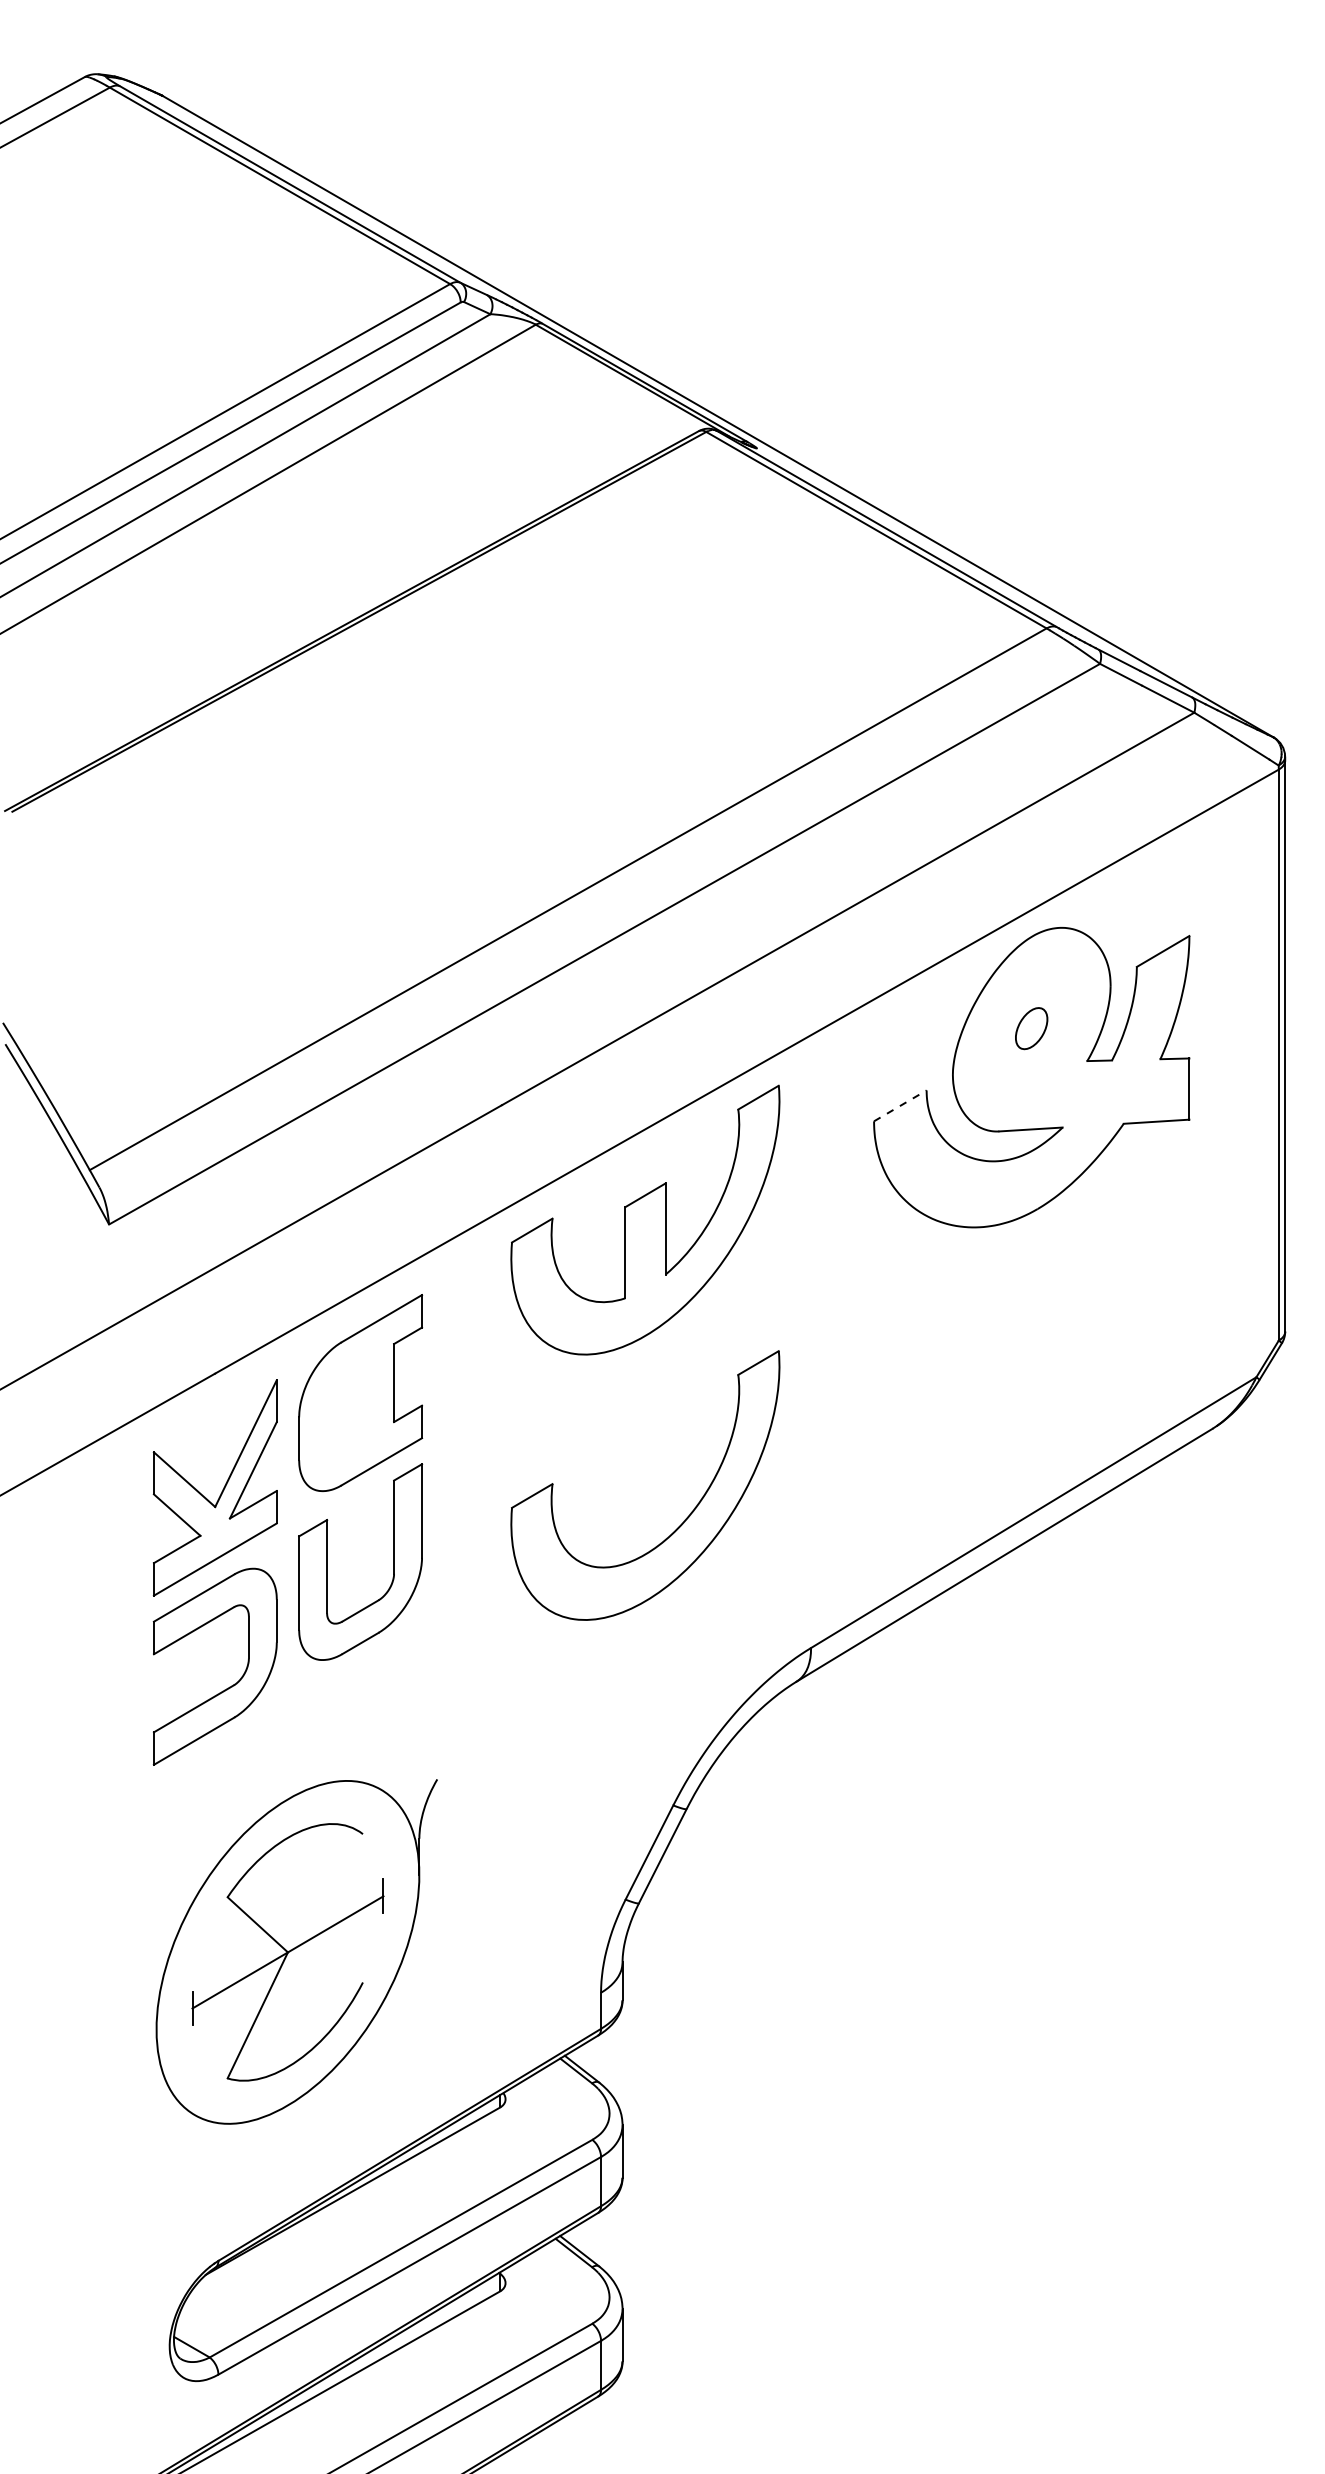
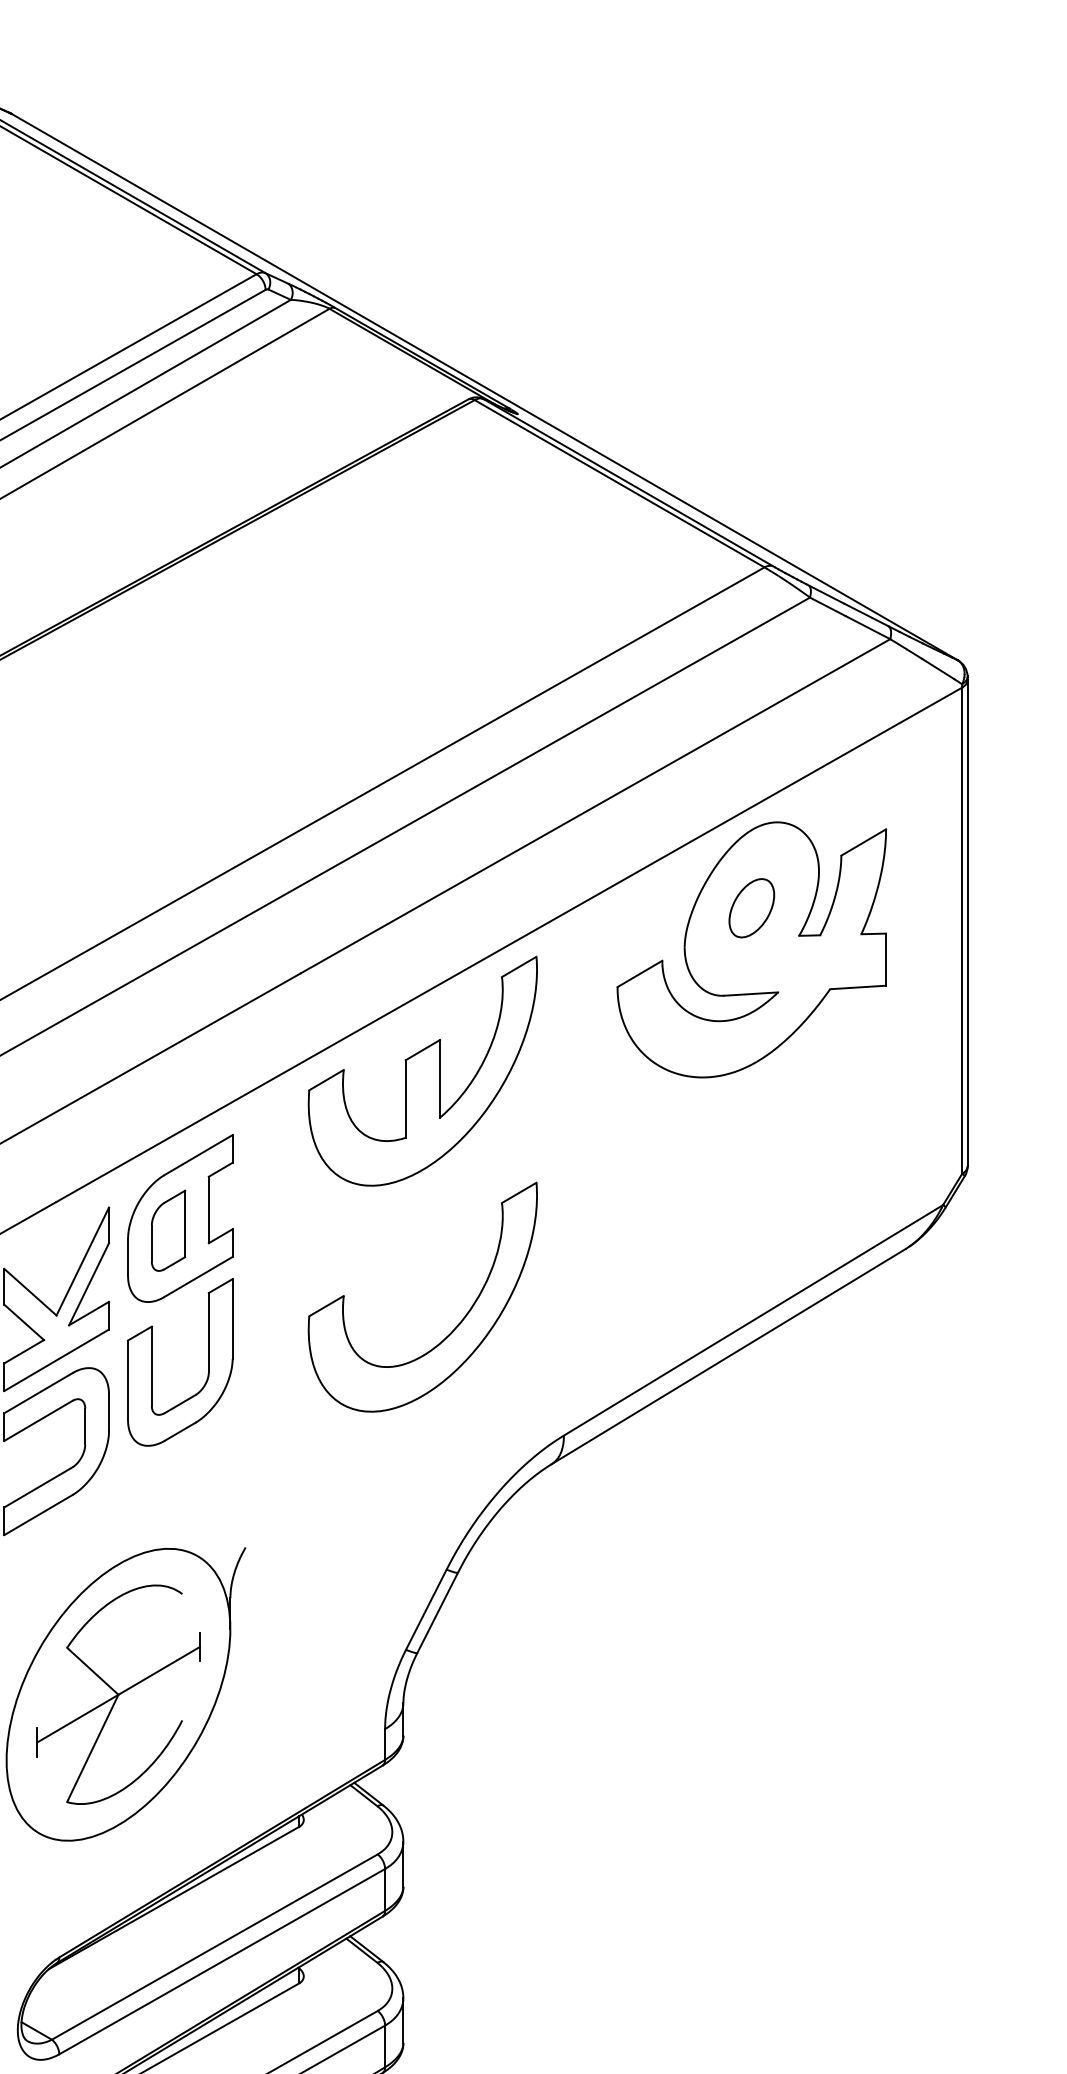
part: (1031, 1028) -> (751, 908), size x1.67
line: (900, 1105) -> (640, 973), dashed -> solid
part: (346, 1407) -> (168, 1230), added

